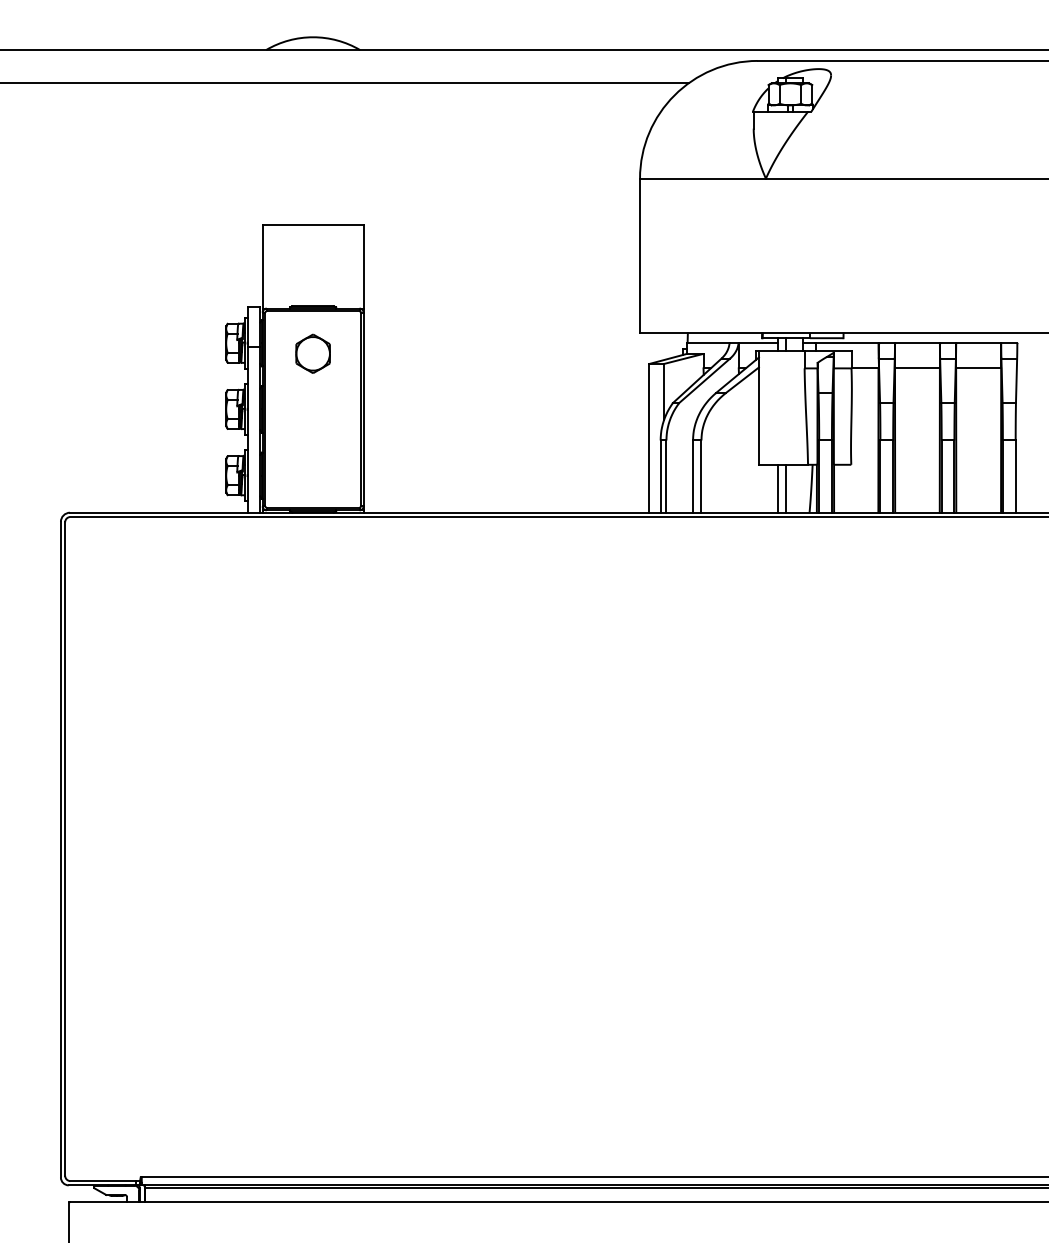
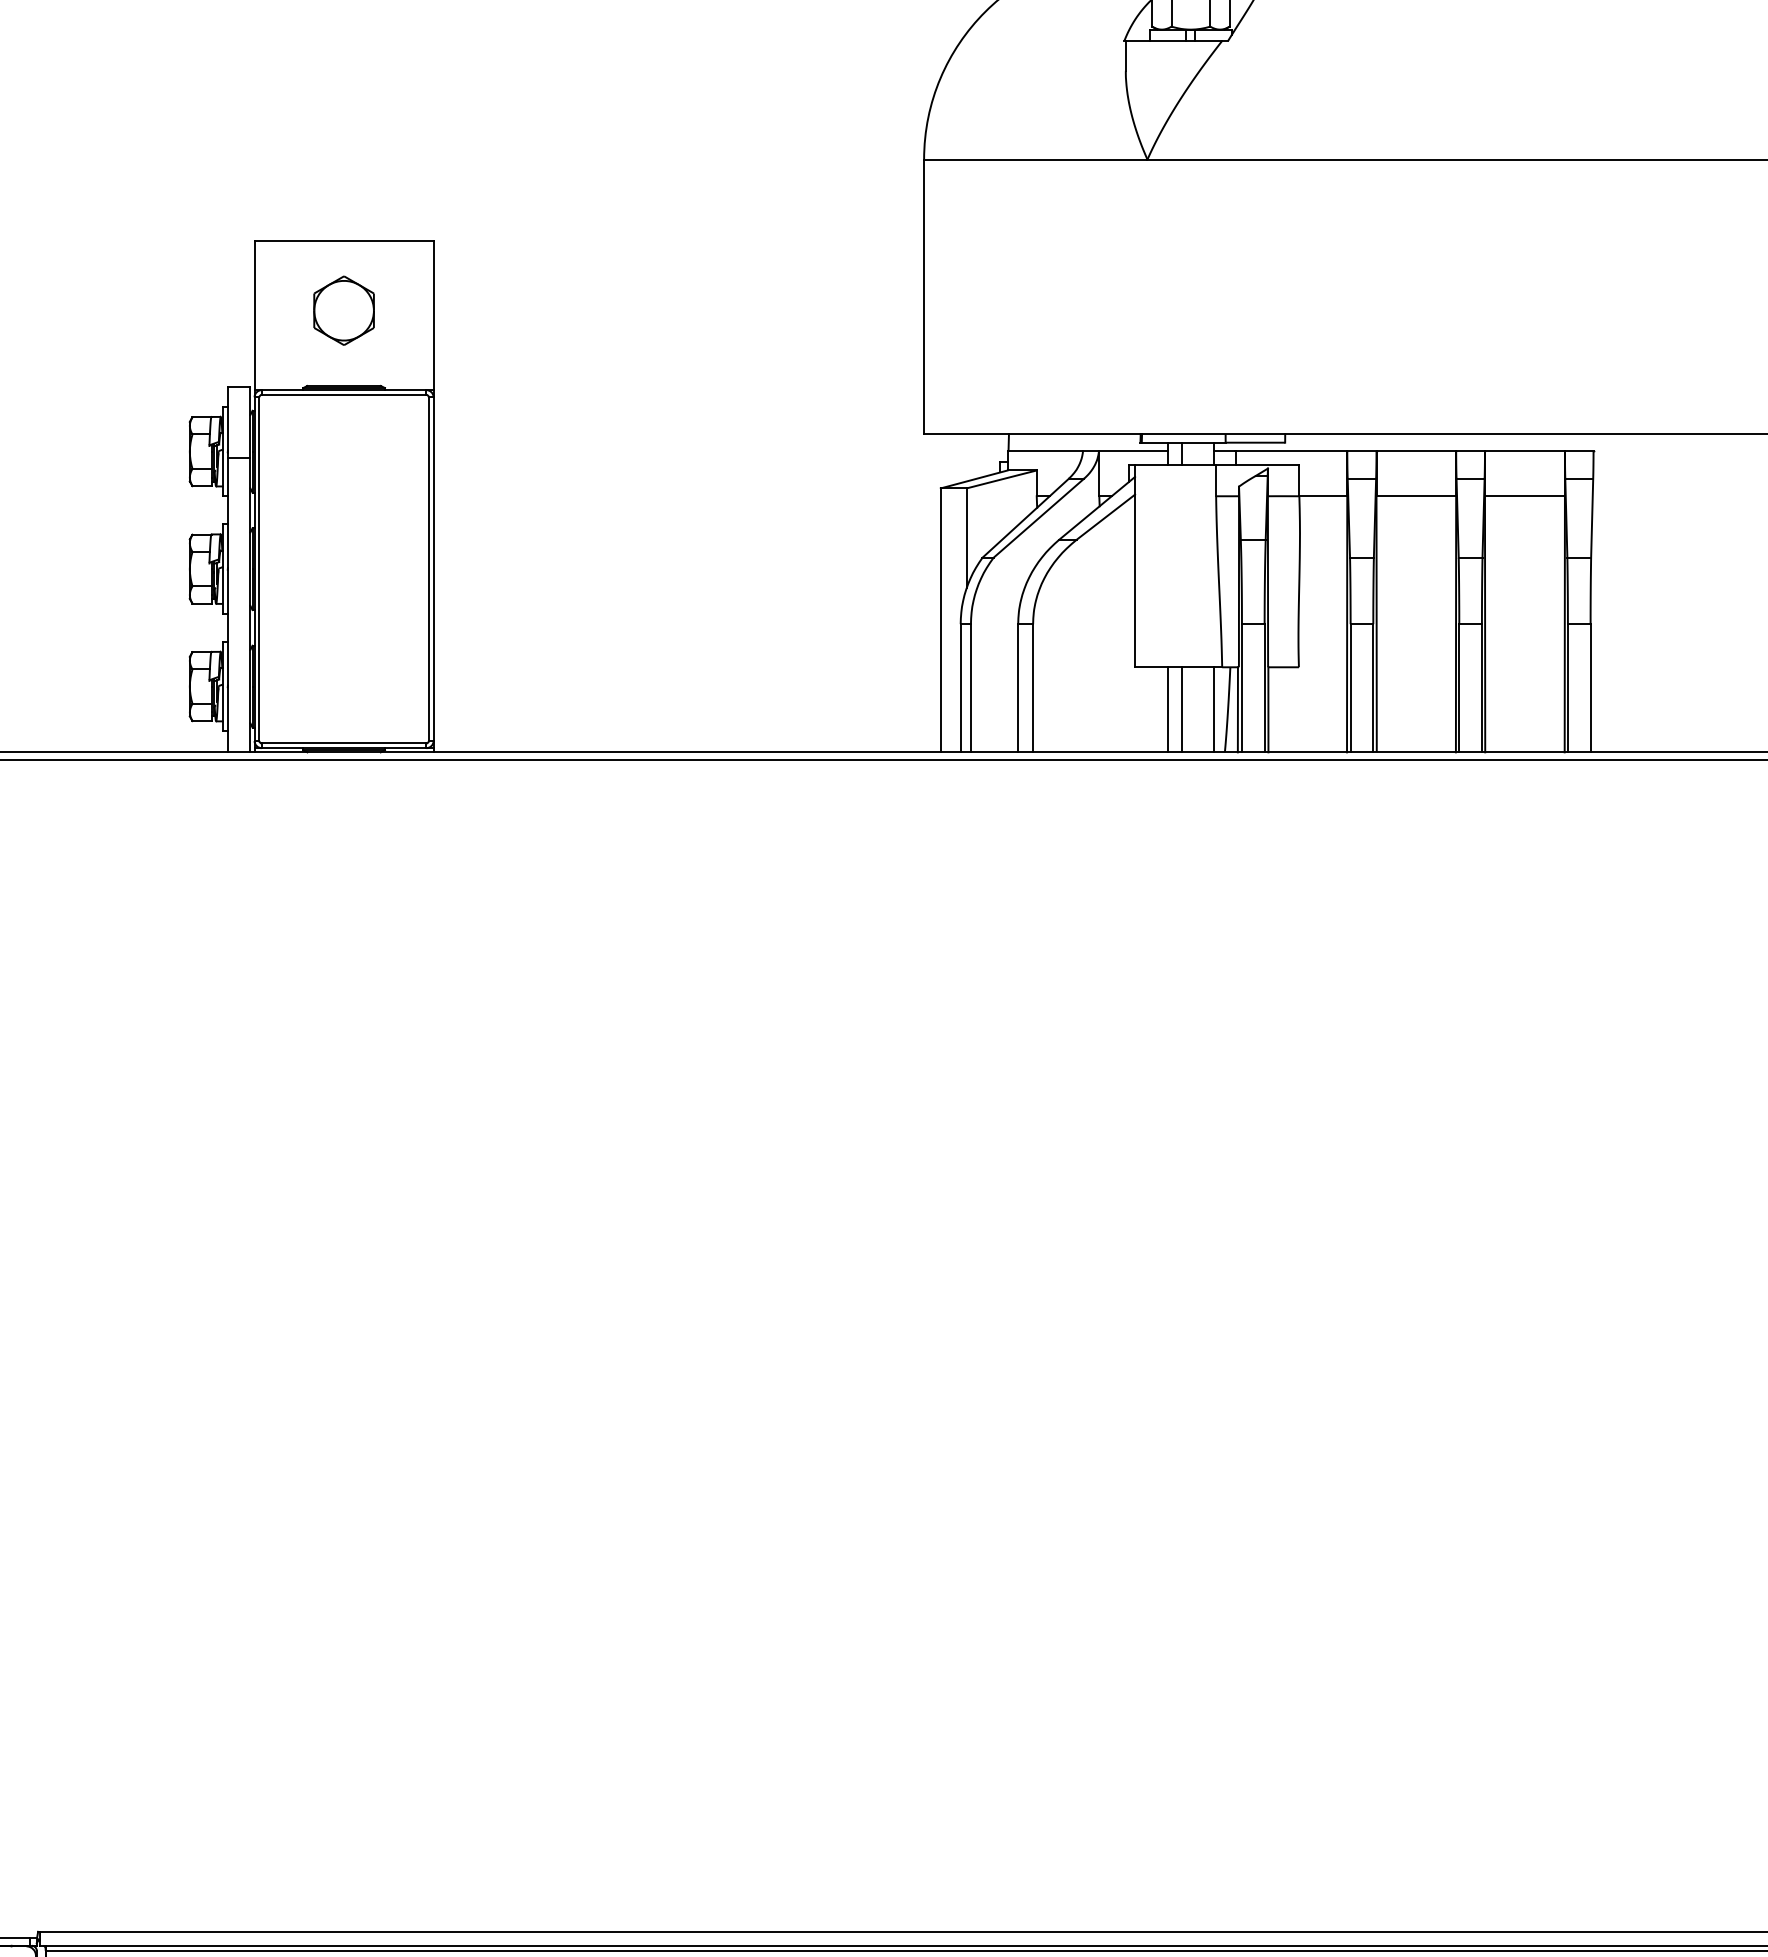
part: (312, 353) -> (342, 310), moved
line: (803, 488) -> (1214, 709), added

